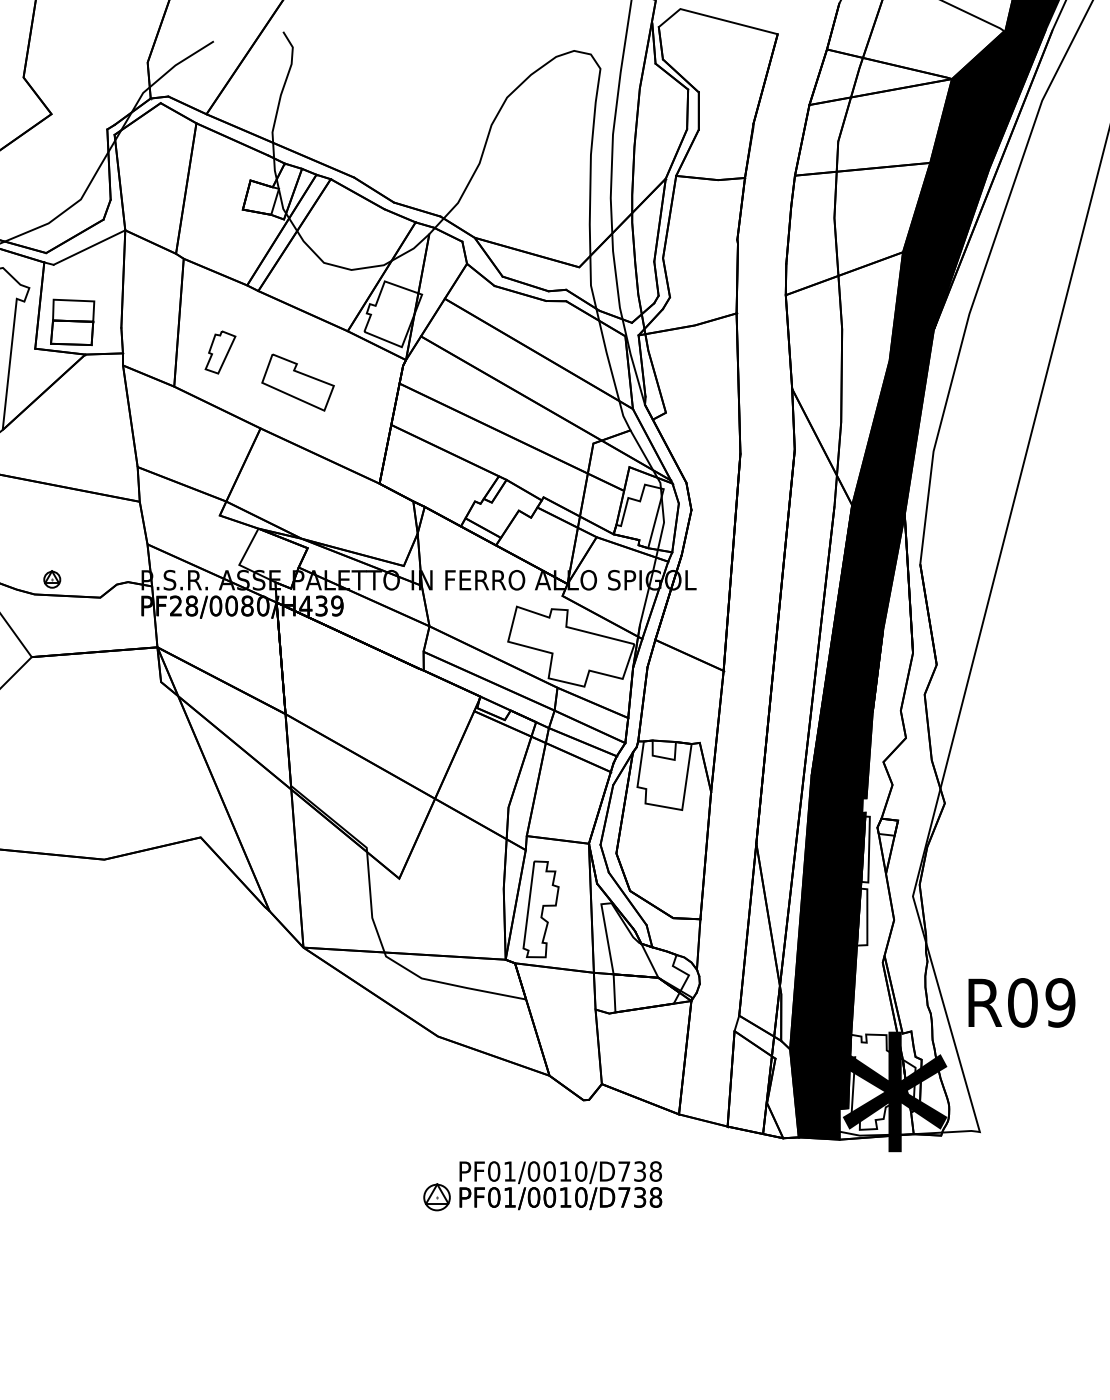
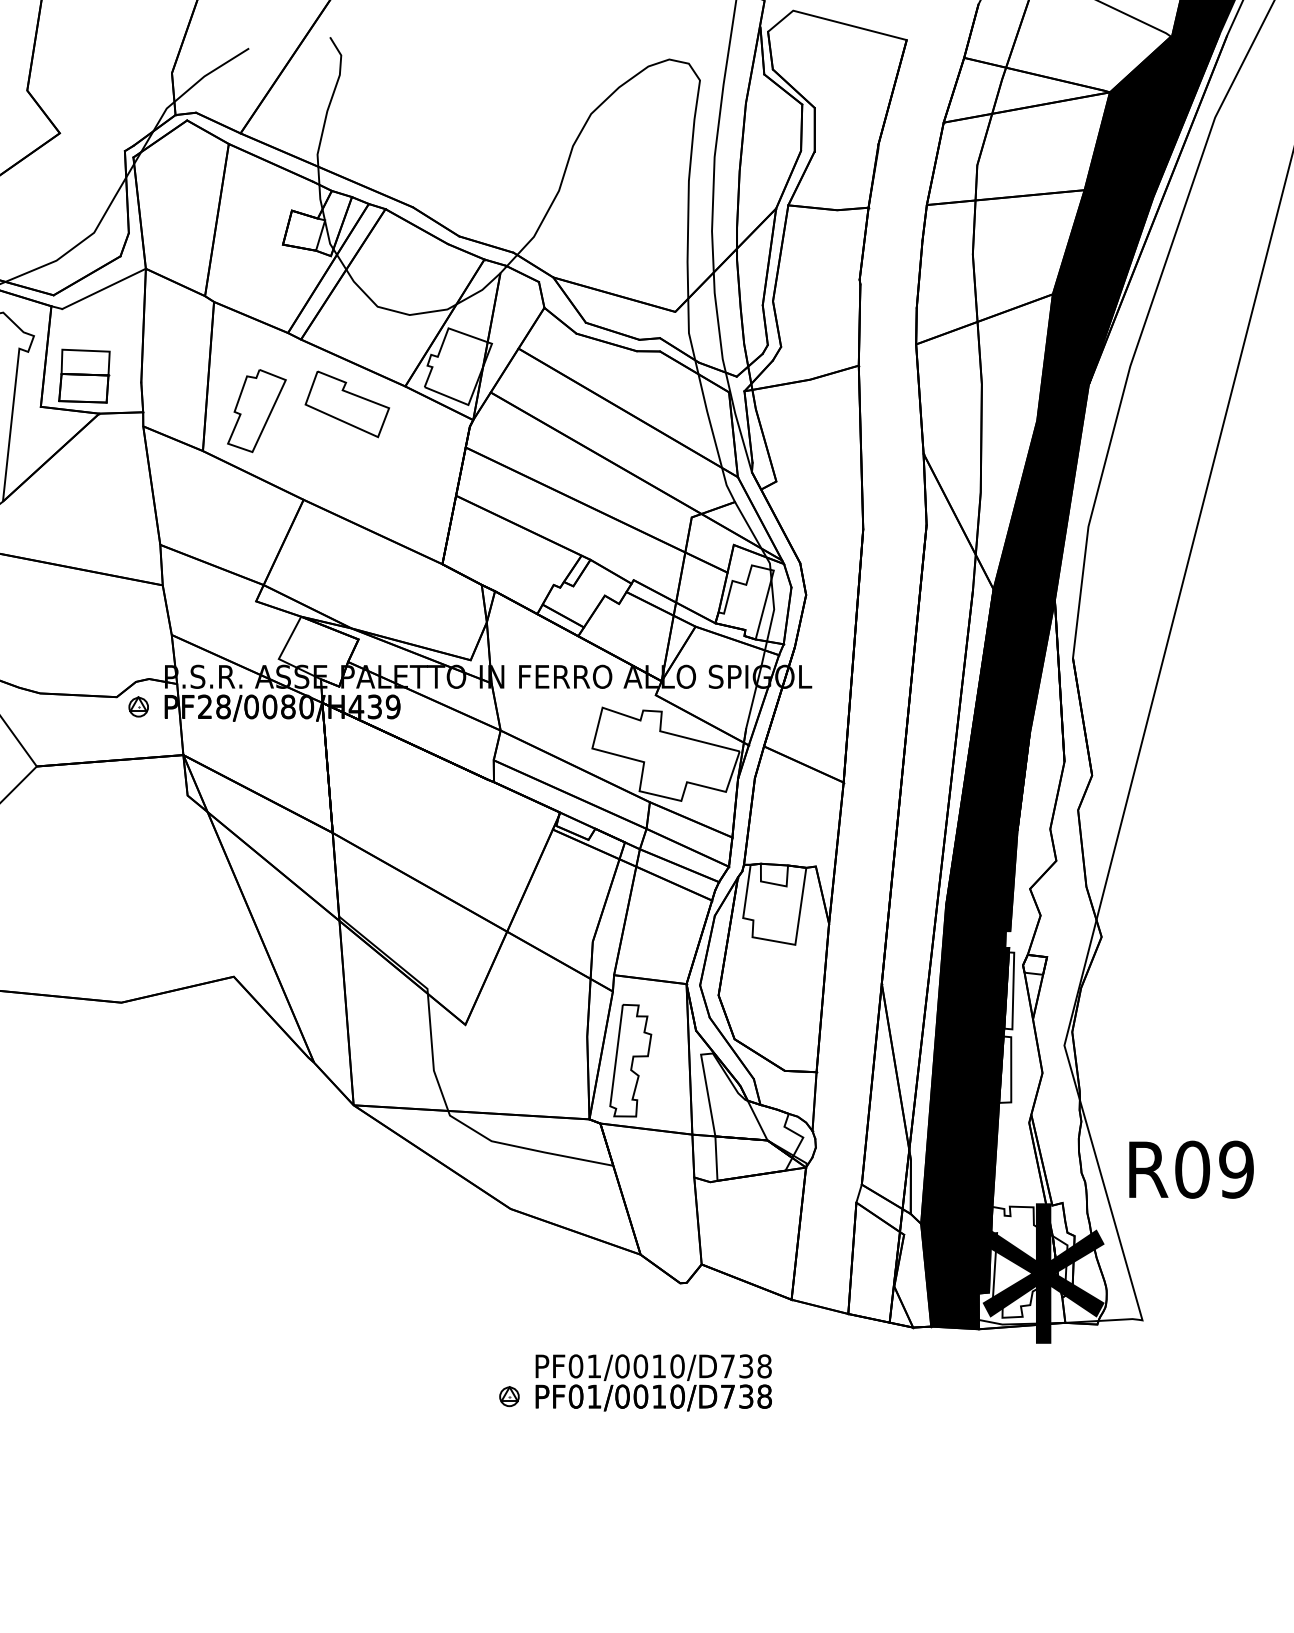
part: (220, 352) -> (256, 411), size x1.67
part: (298, 382) -> (347, 404), moved
part: (52, 579) -> (138, 706), moved
part: (437, 1197) -> (509, 1396), size x0.62

